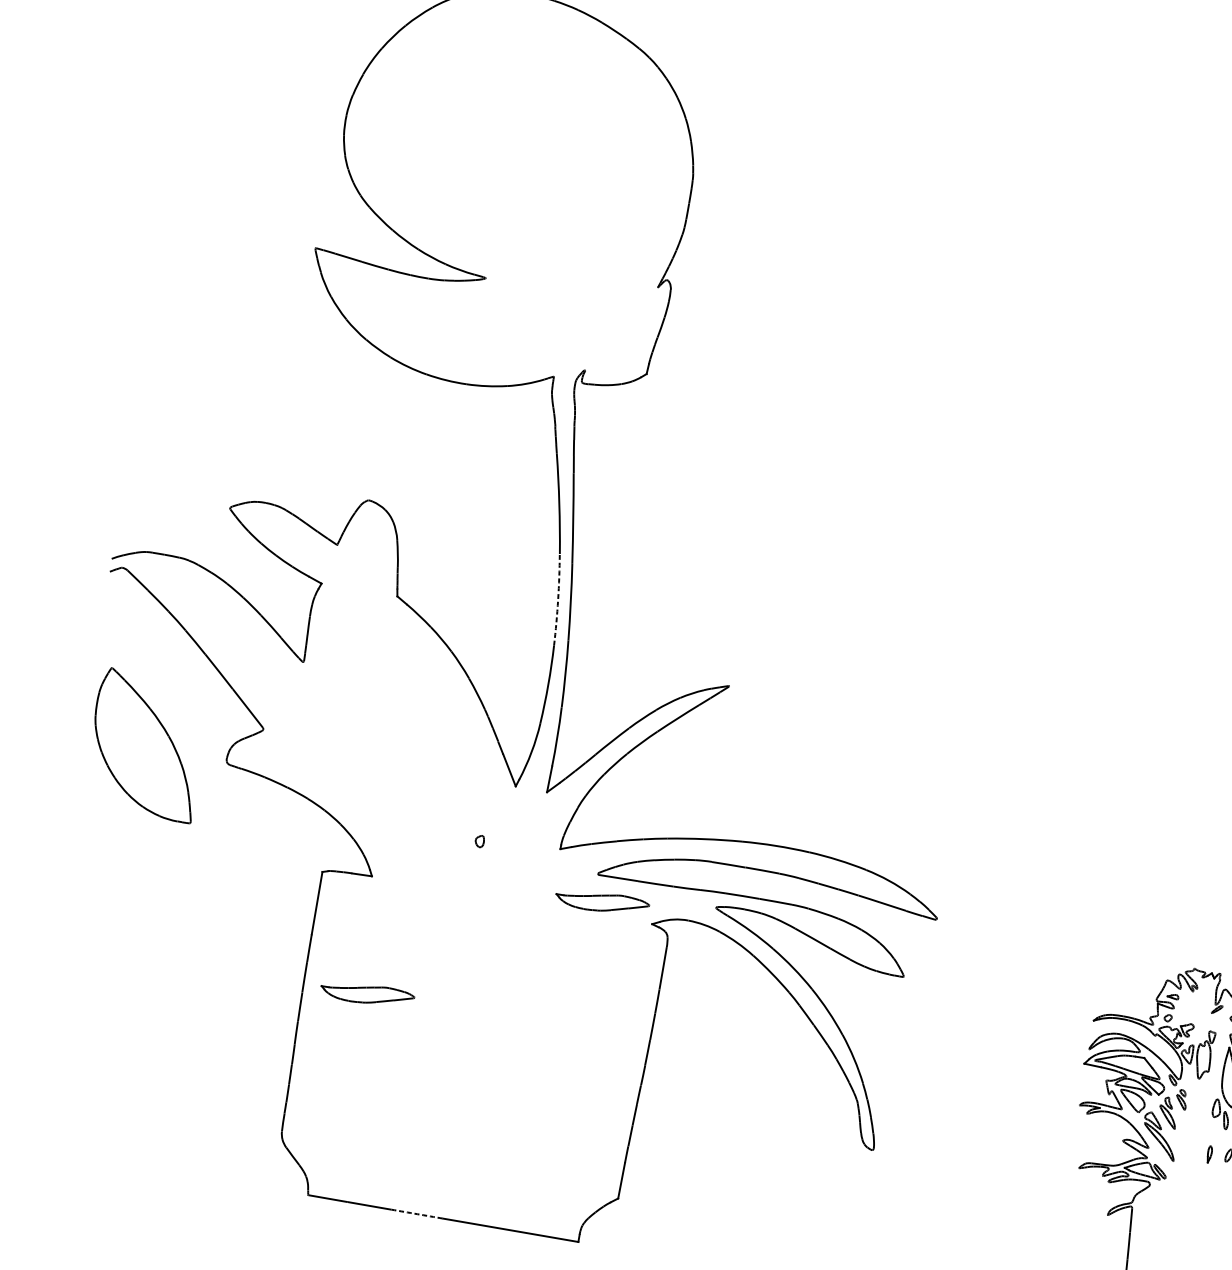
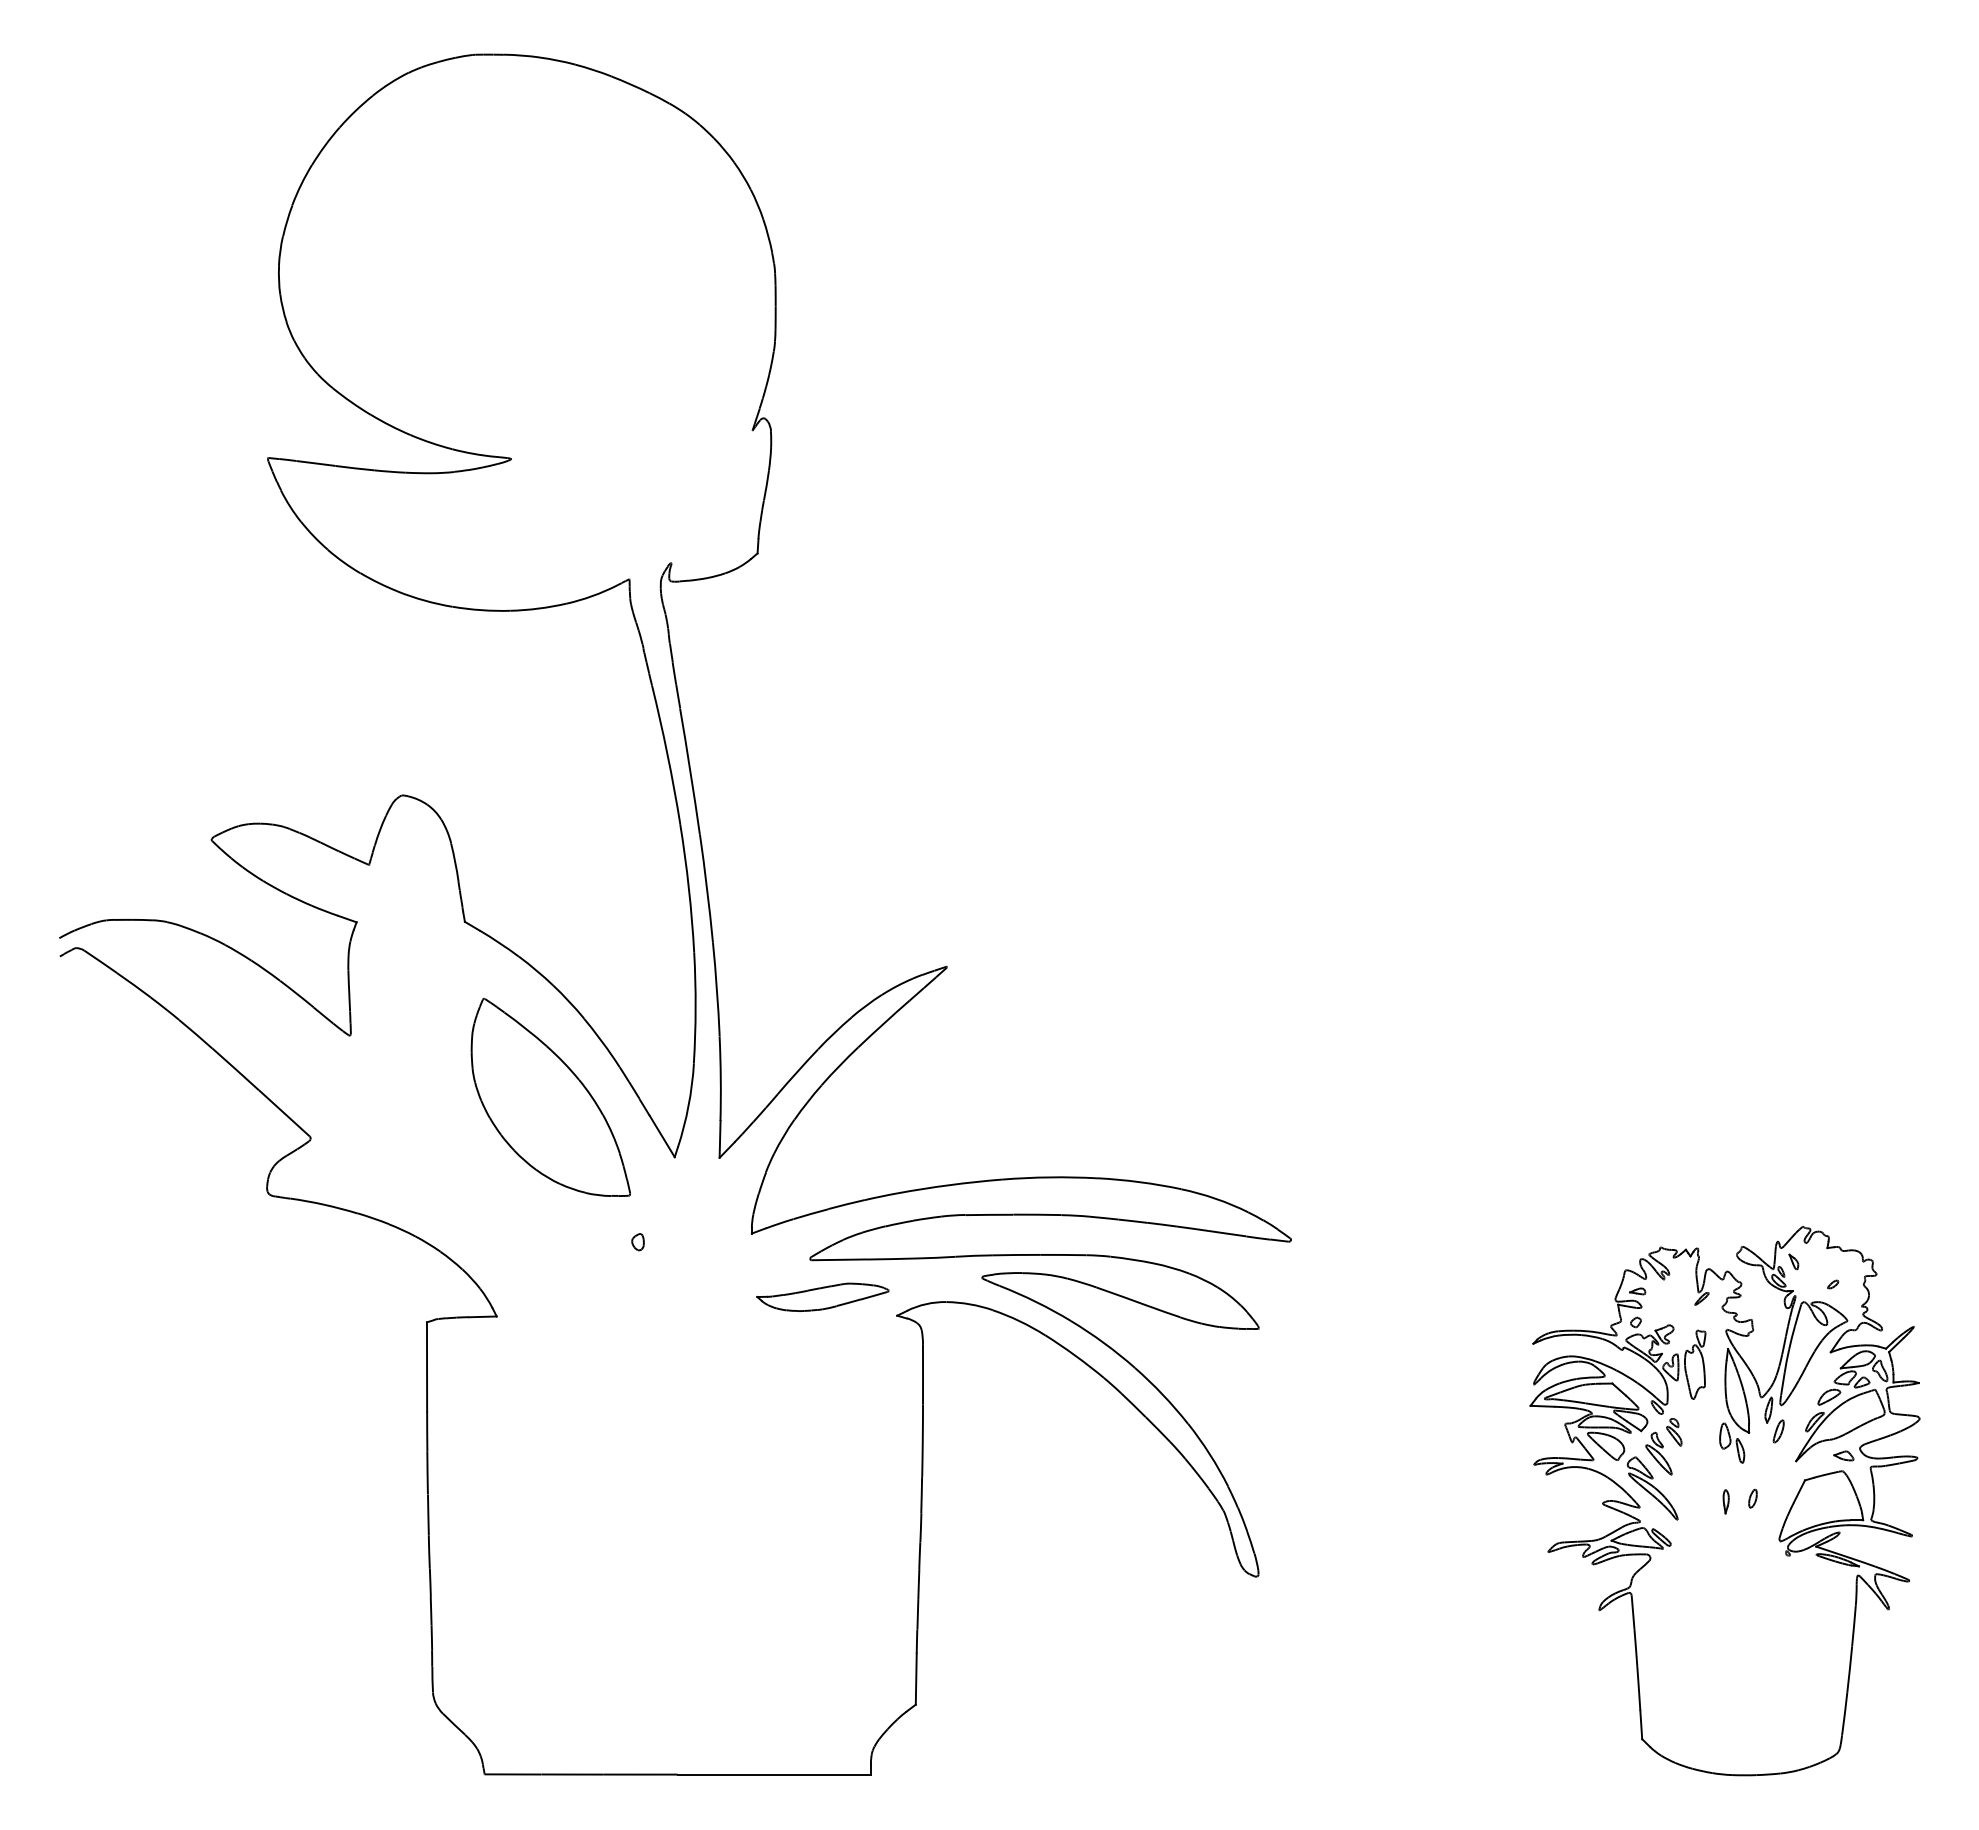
arc: (557, 600) -> (688, 888), dashed -> solid
part: (146, 744) -> (550, 1096), moved
part: (367, 993) -> (518, 1480), removed
arc: (417, 1214) -> (640, 1774), dashed -> solid

